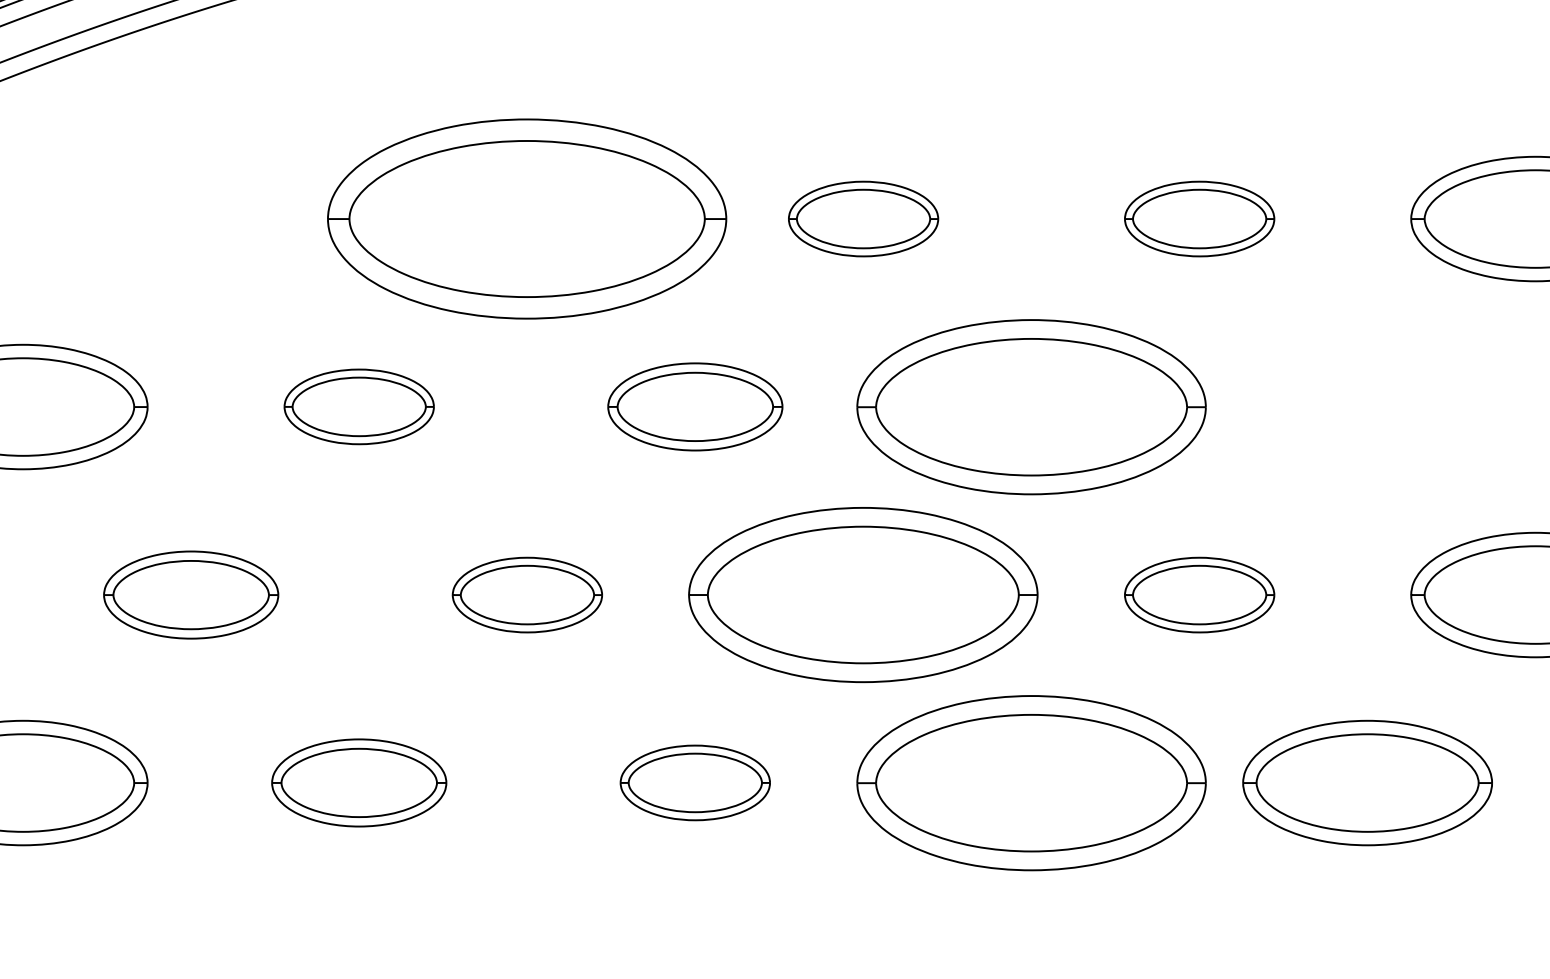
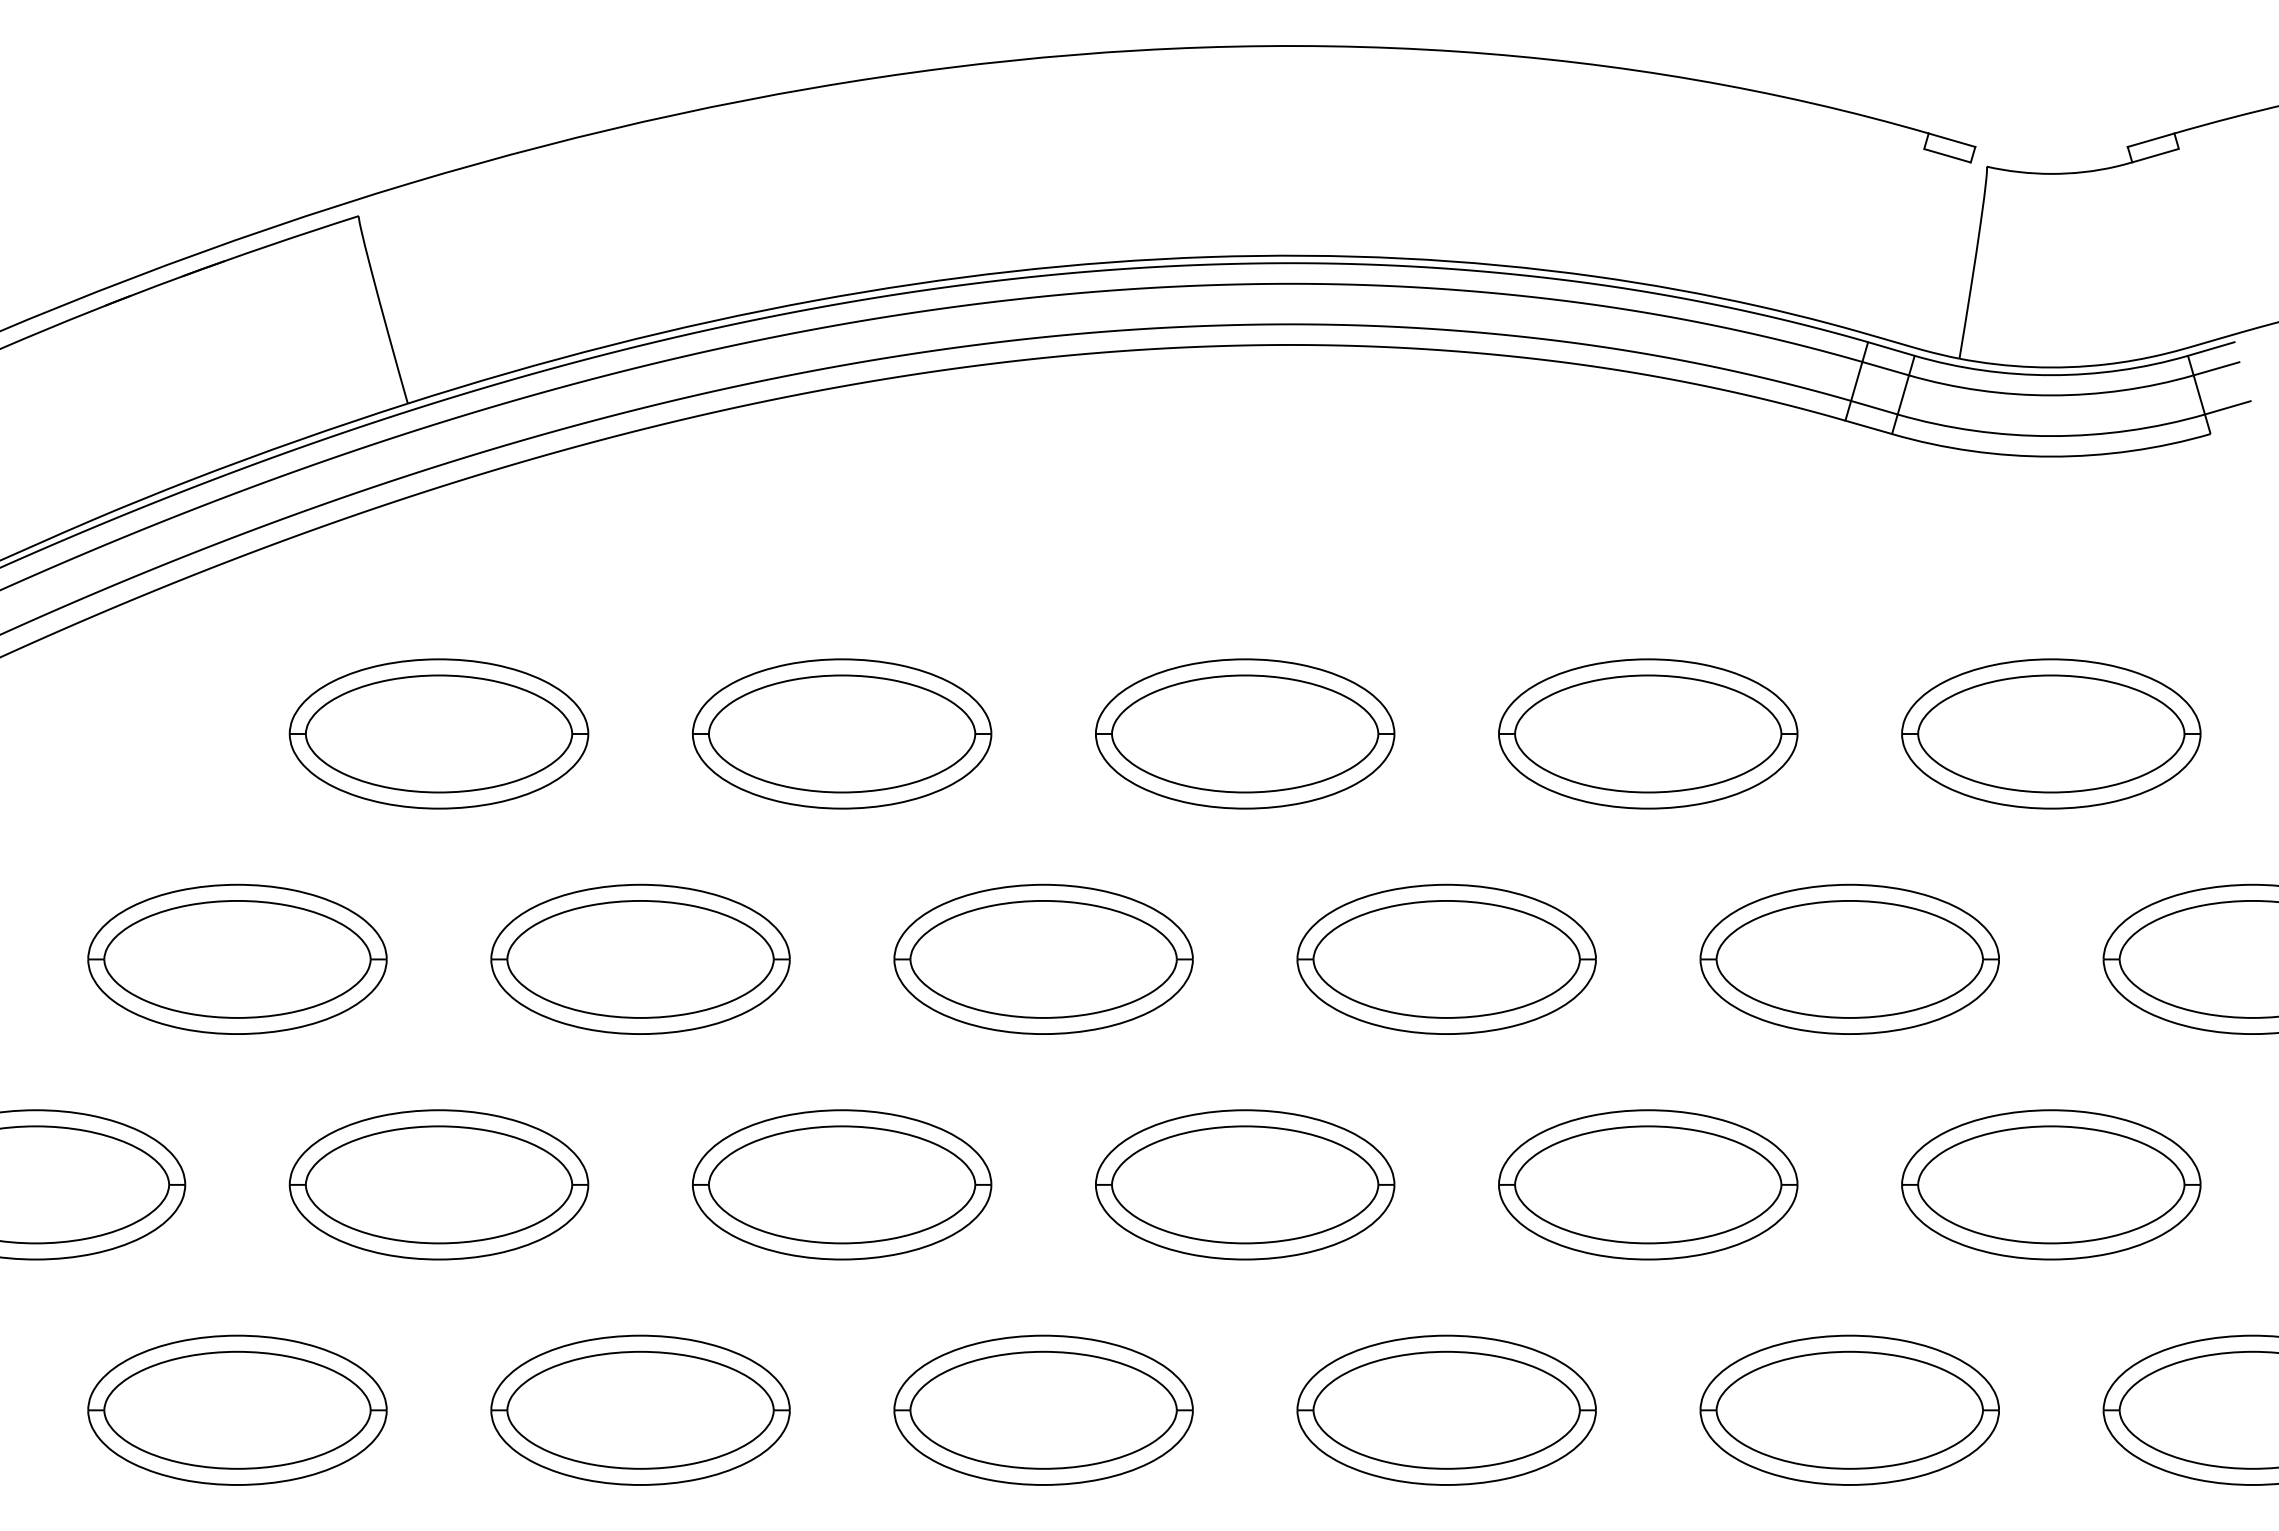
part: (190, 218) -> (438, 733), added
part: (527, 218) -> (842, 733), size x0.62
part: (863, 218) -> (1245, 733), size x1.67
part: (1199, 218) -> (1648, 733), size x1.67
part: (359, 406) -> (640, 958), size x1.67
part: (695, 406) -> (1043, 958), size x1.43
part: (1031, 406) -> (1446, 958), size x0.71
part: (1367, 406) -> (1849, 958), added
part: (190, 594) -> (438, 1184), size x1.43
part: (527, 594) -> (842, 1184), size x1.67
part: (863, 594) -> (1245, 1184), size x0.71
part: (1199, 594) -> (1648, 1184), size x1.67
part: (359, 782) -> (640, 1409), size x1.43
part: (695, 782) -> (1043, 1409), size x1.67
part: (1031, 782) -> (1446, 1409), size x0.71

